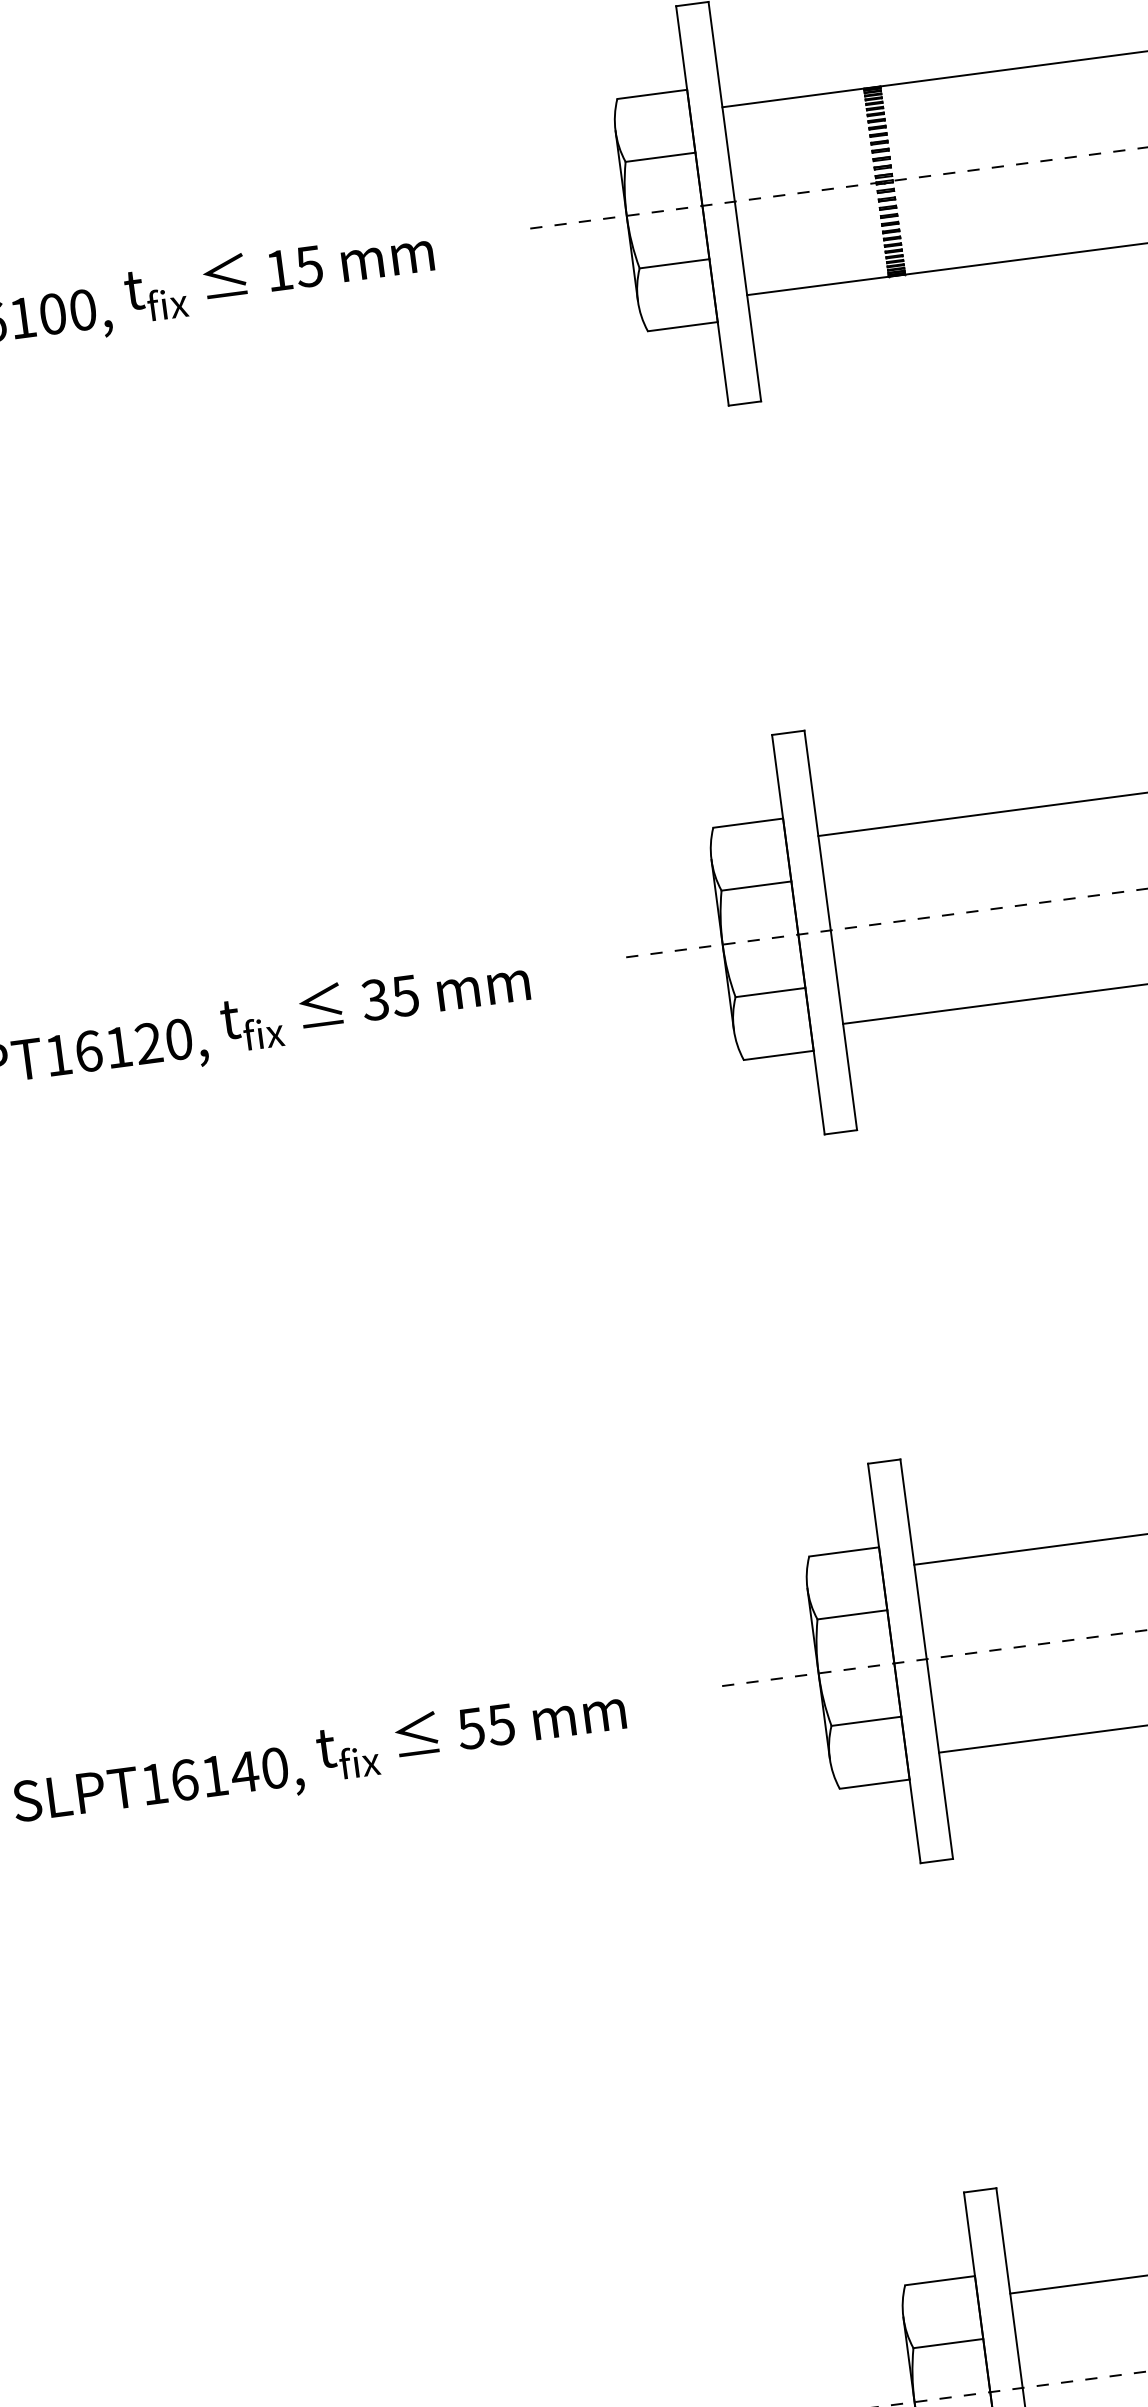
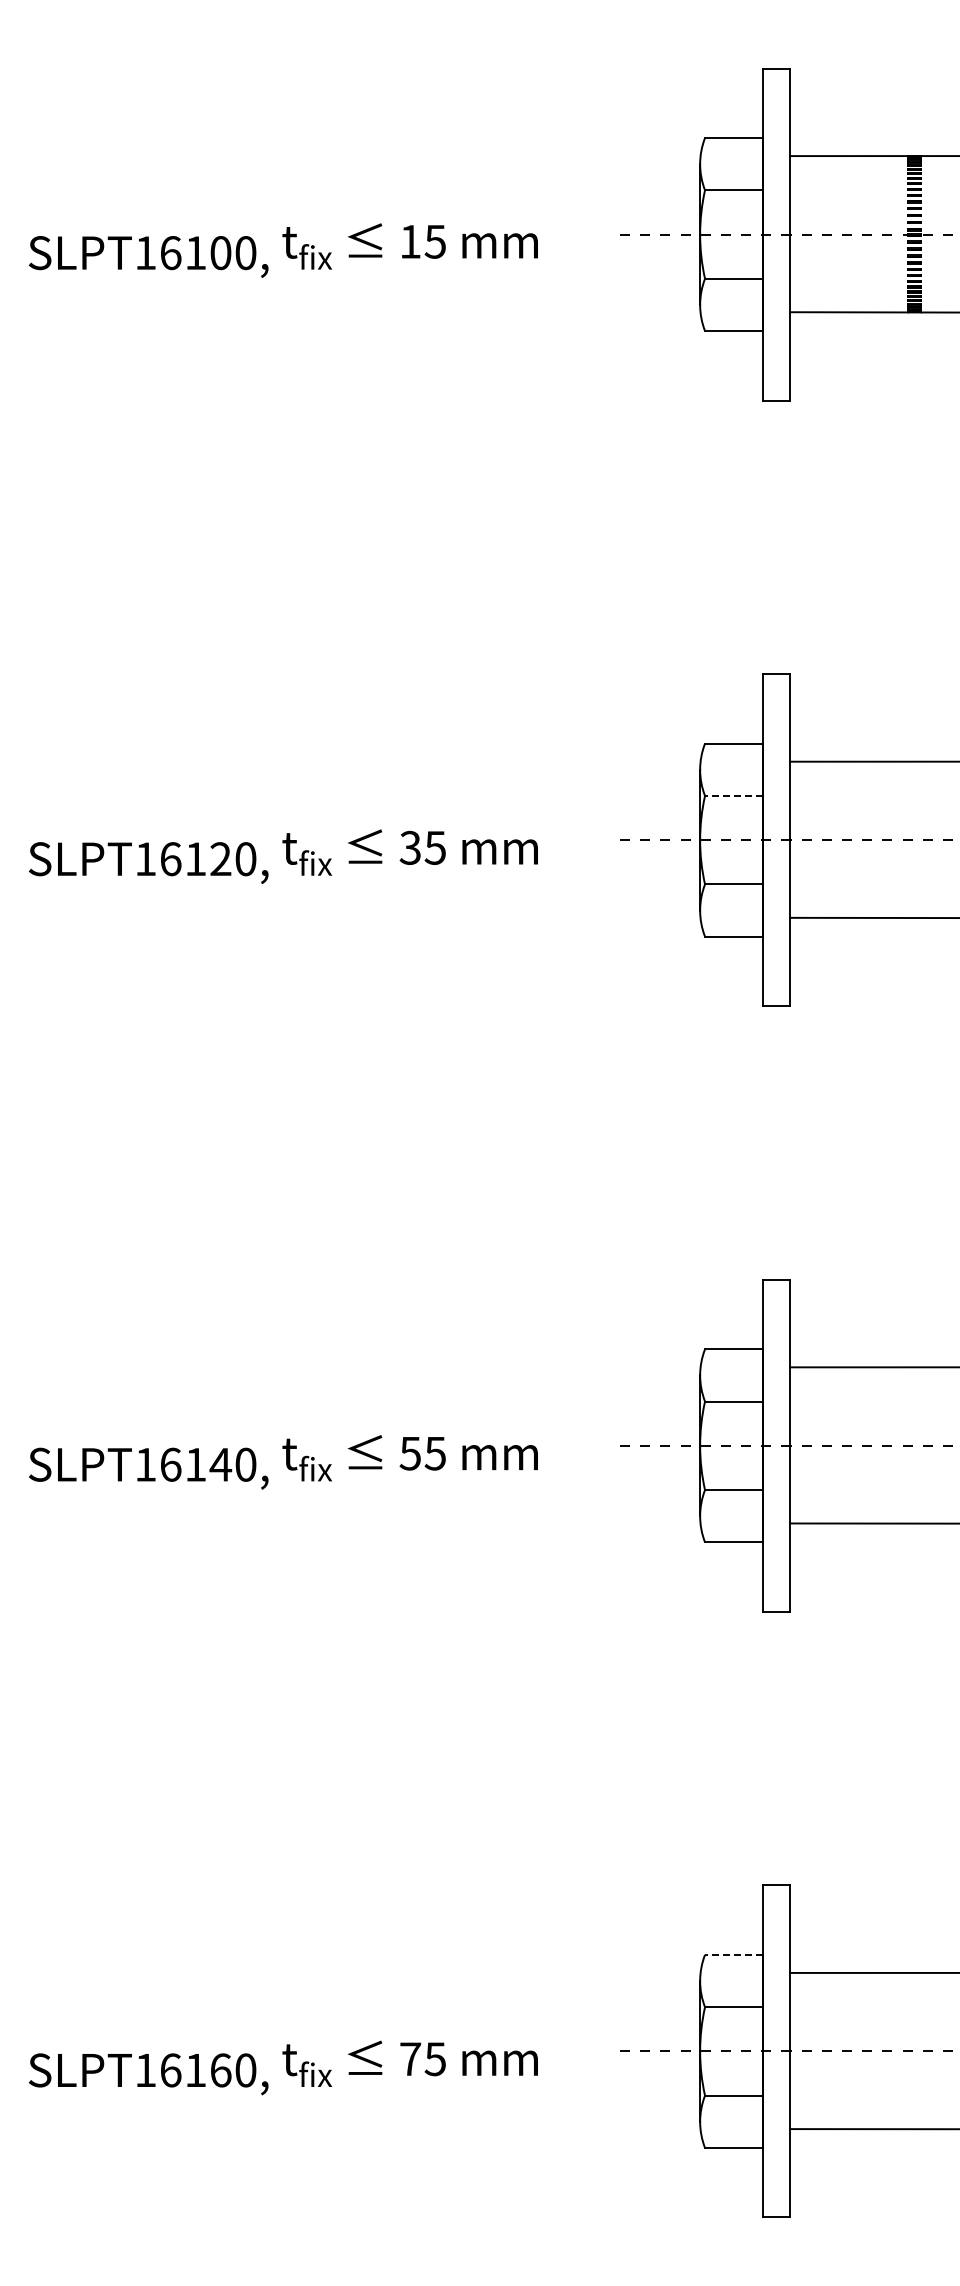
line: (755, 885) -> (733, 795), solid -> dashed
line: (939, 2280) -> (733, 1954), solid -> dashed

